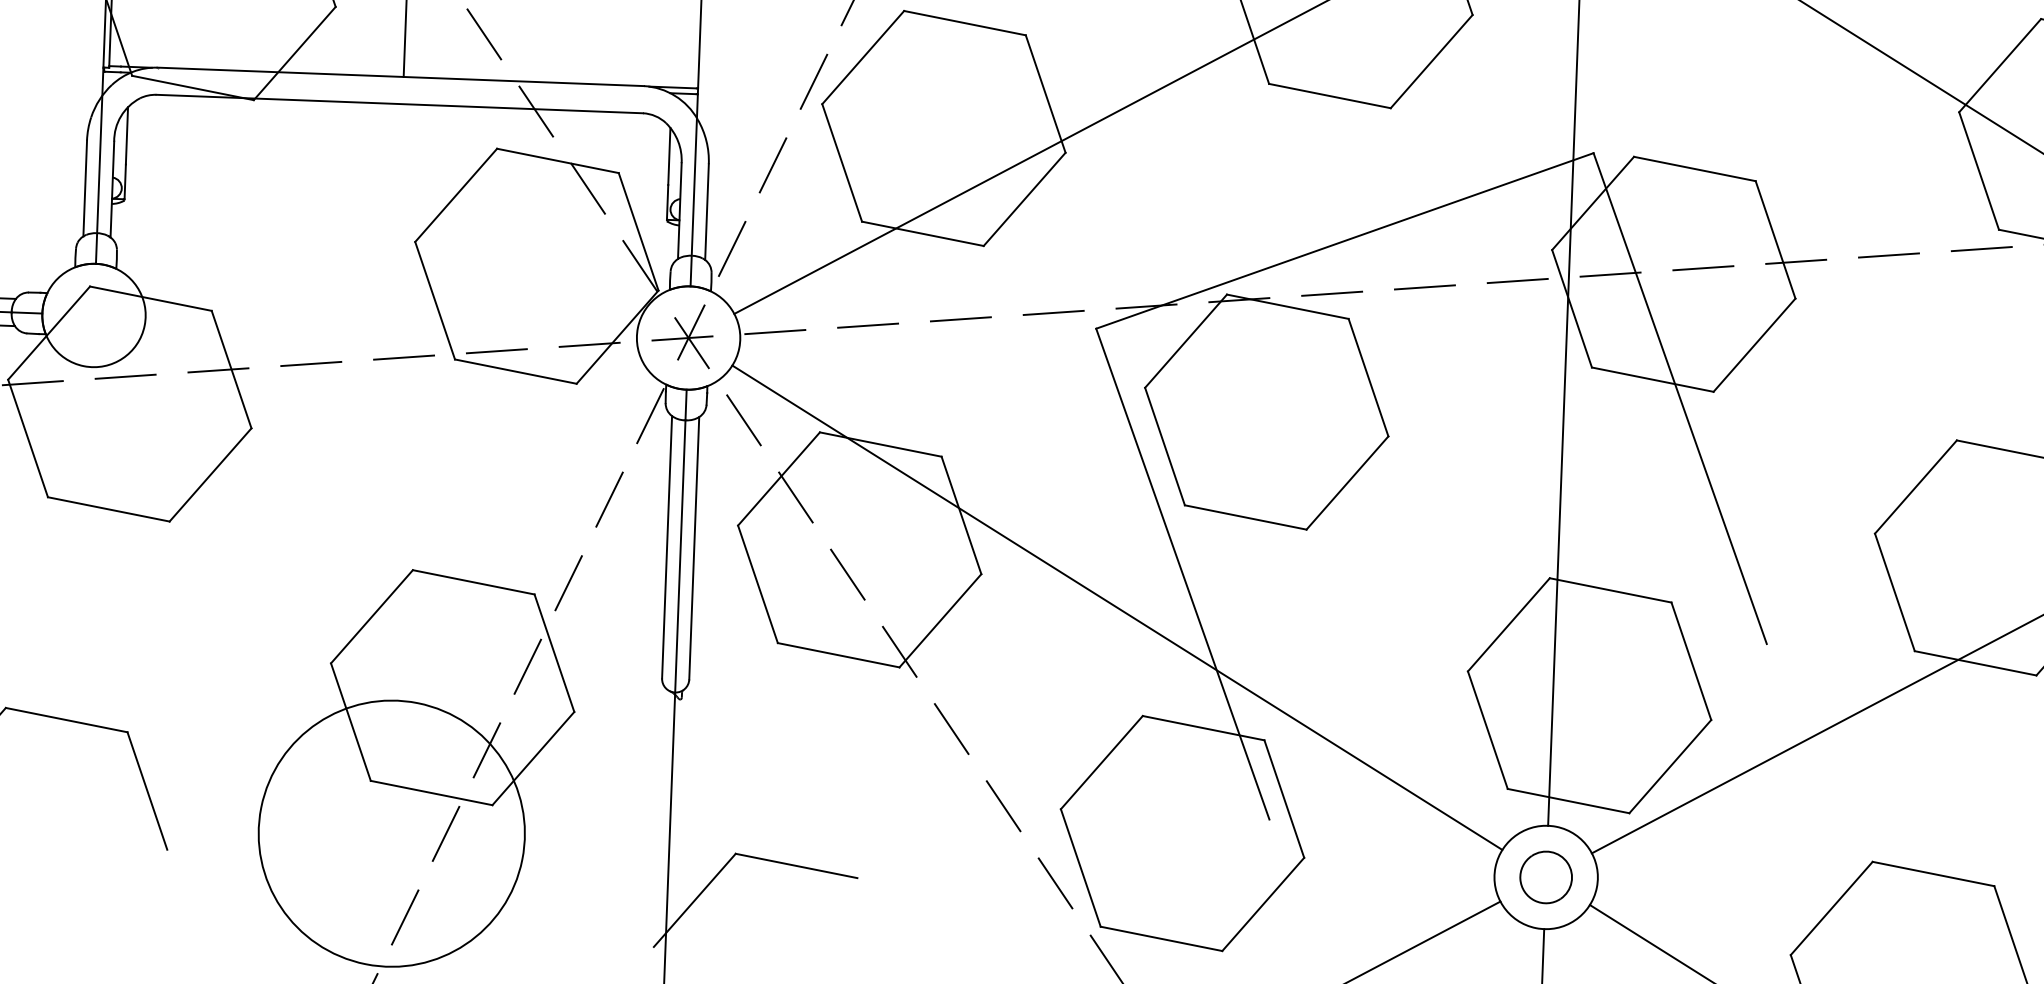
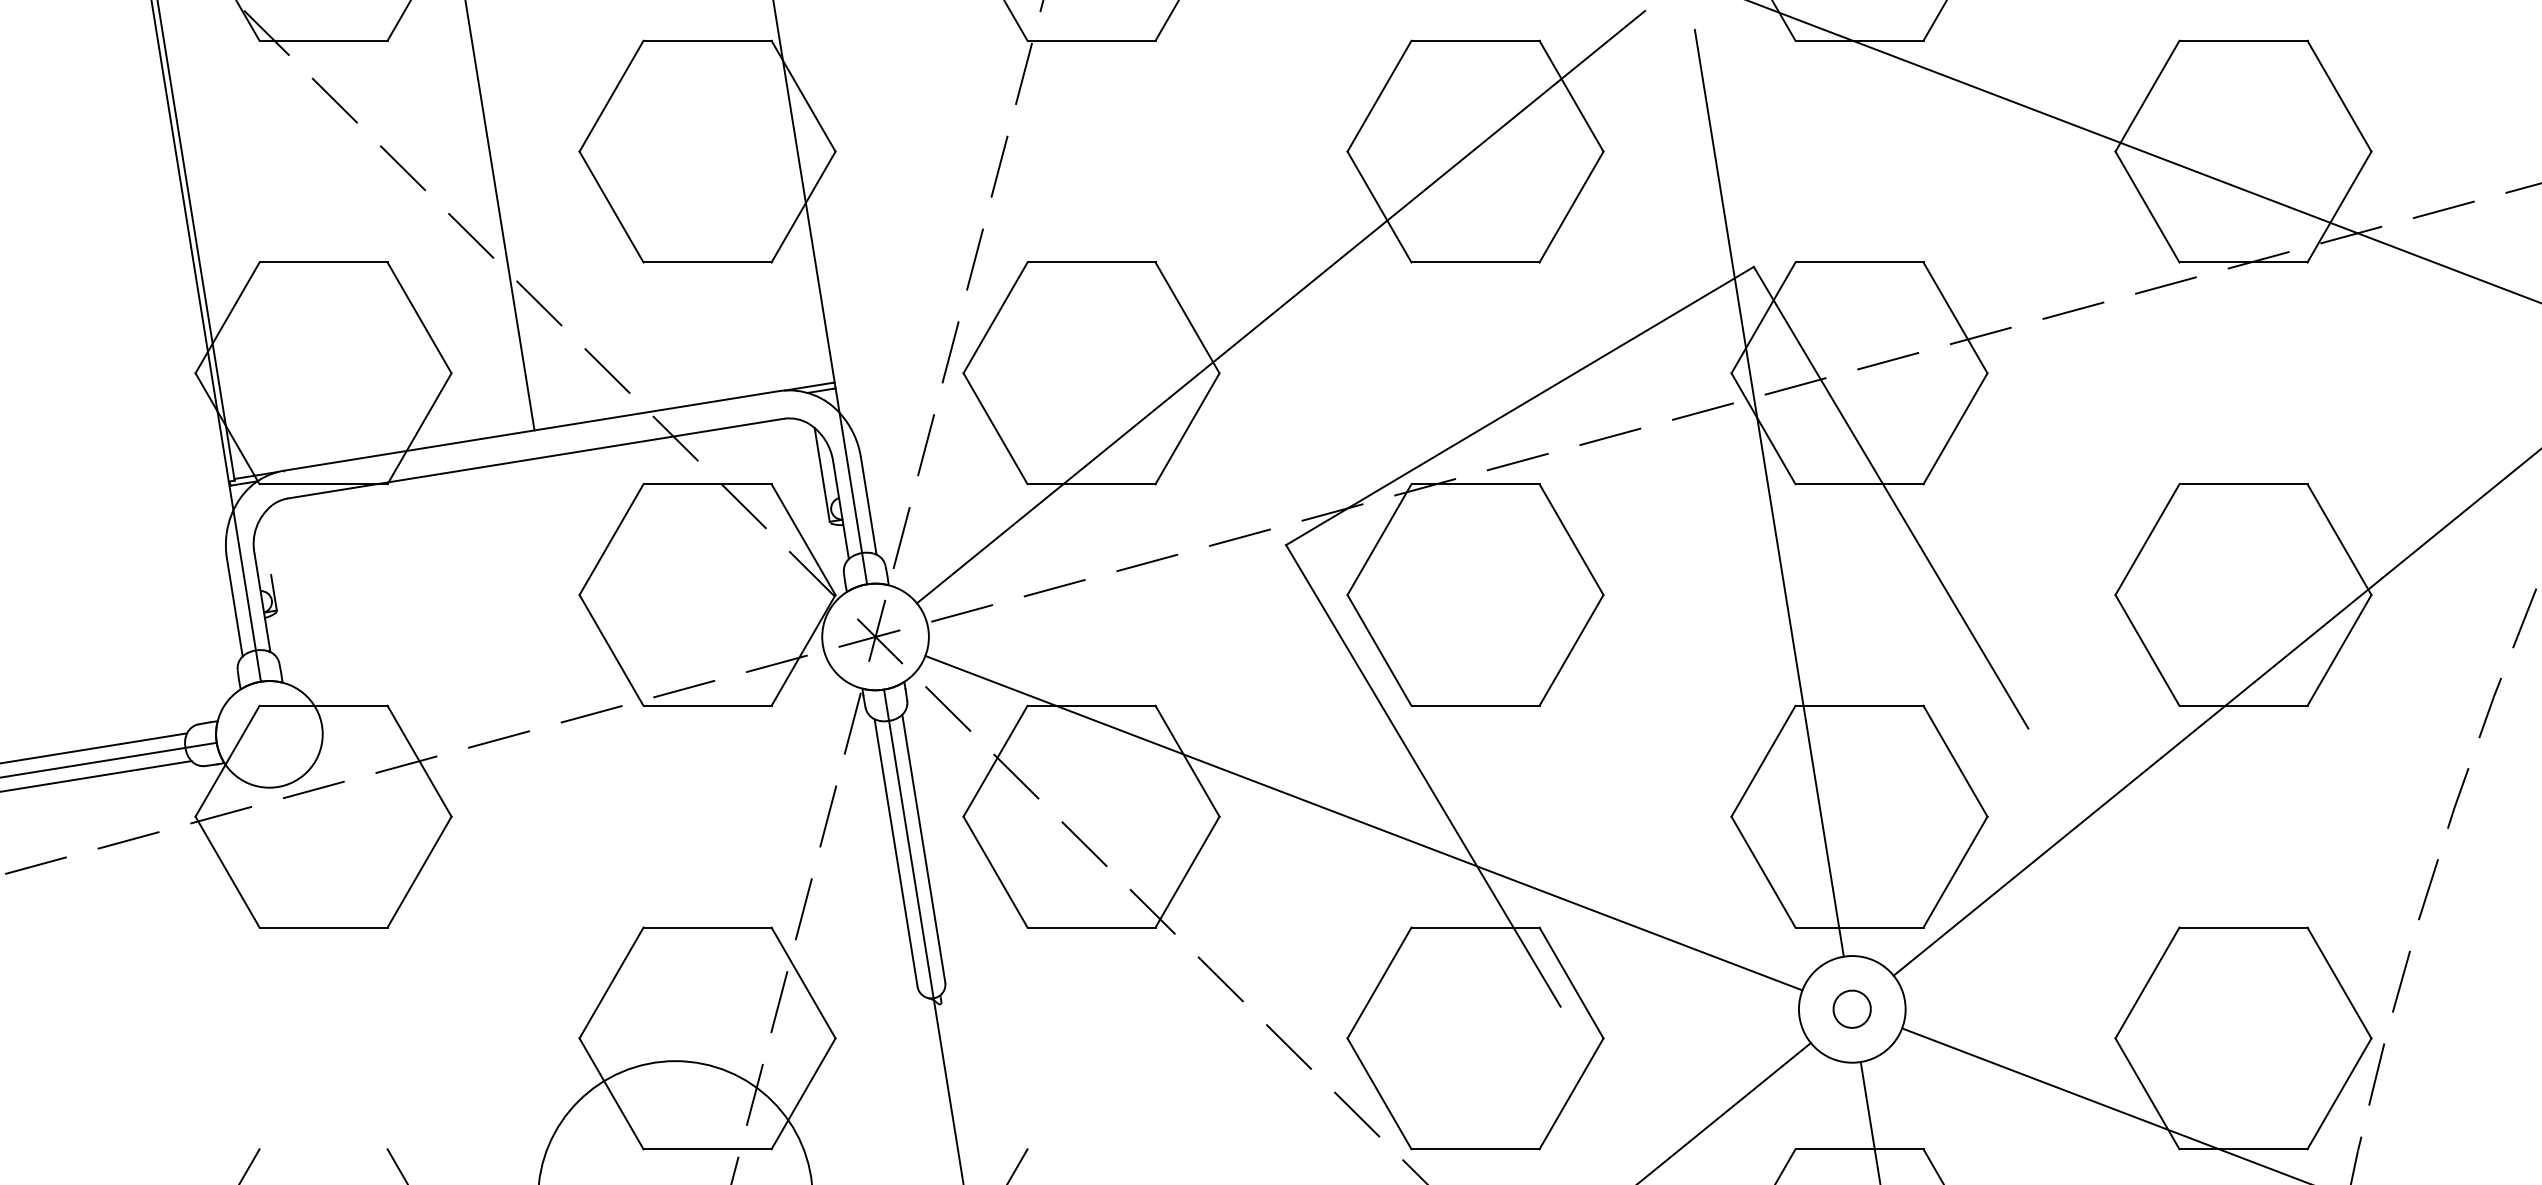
line: (127, 135) -> (266, 545), removed
line: (66, 720) -> (323, 1149), removed
line: (796, 866) -> (1091, 1149), removed
part: (1545, 876) -> (1851, 1008), size x0.7

